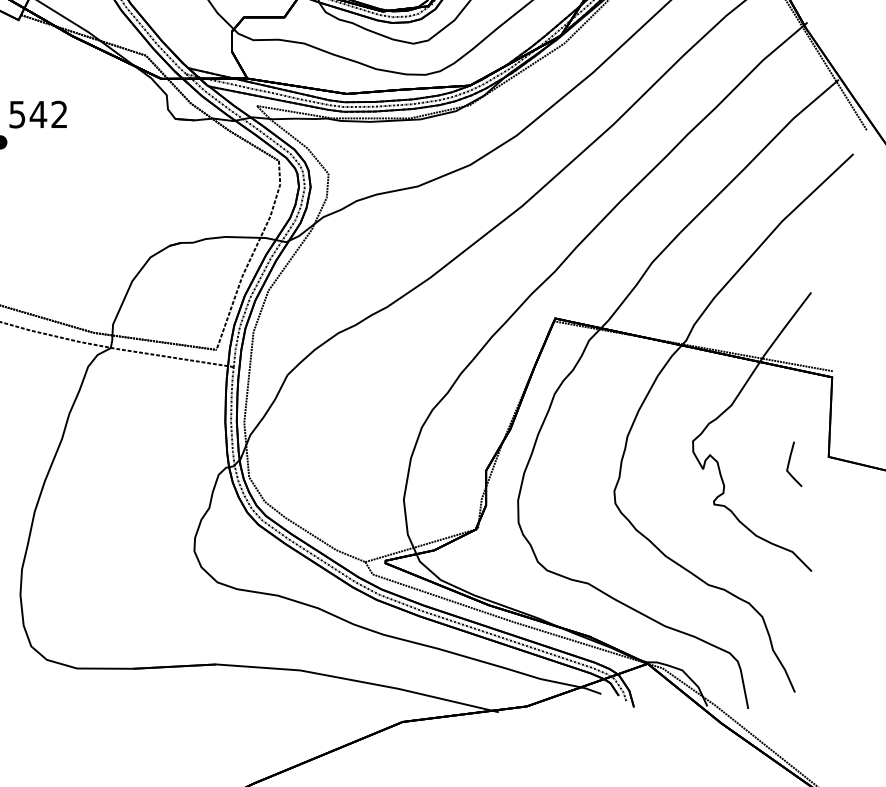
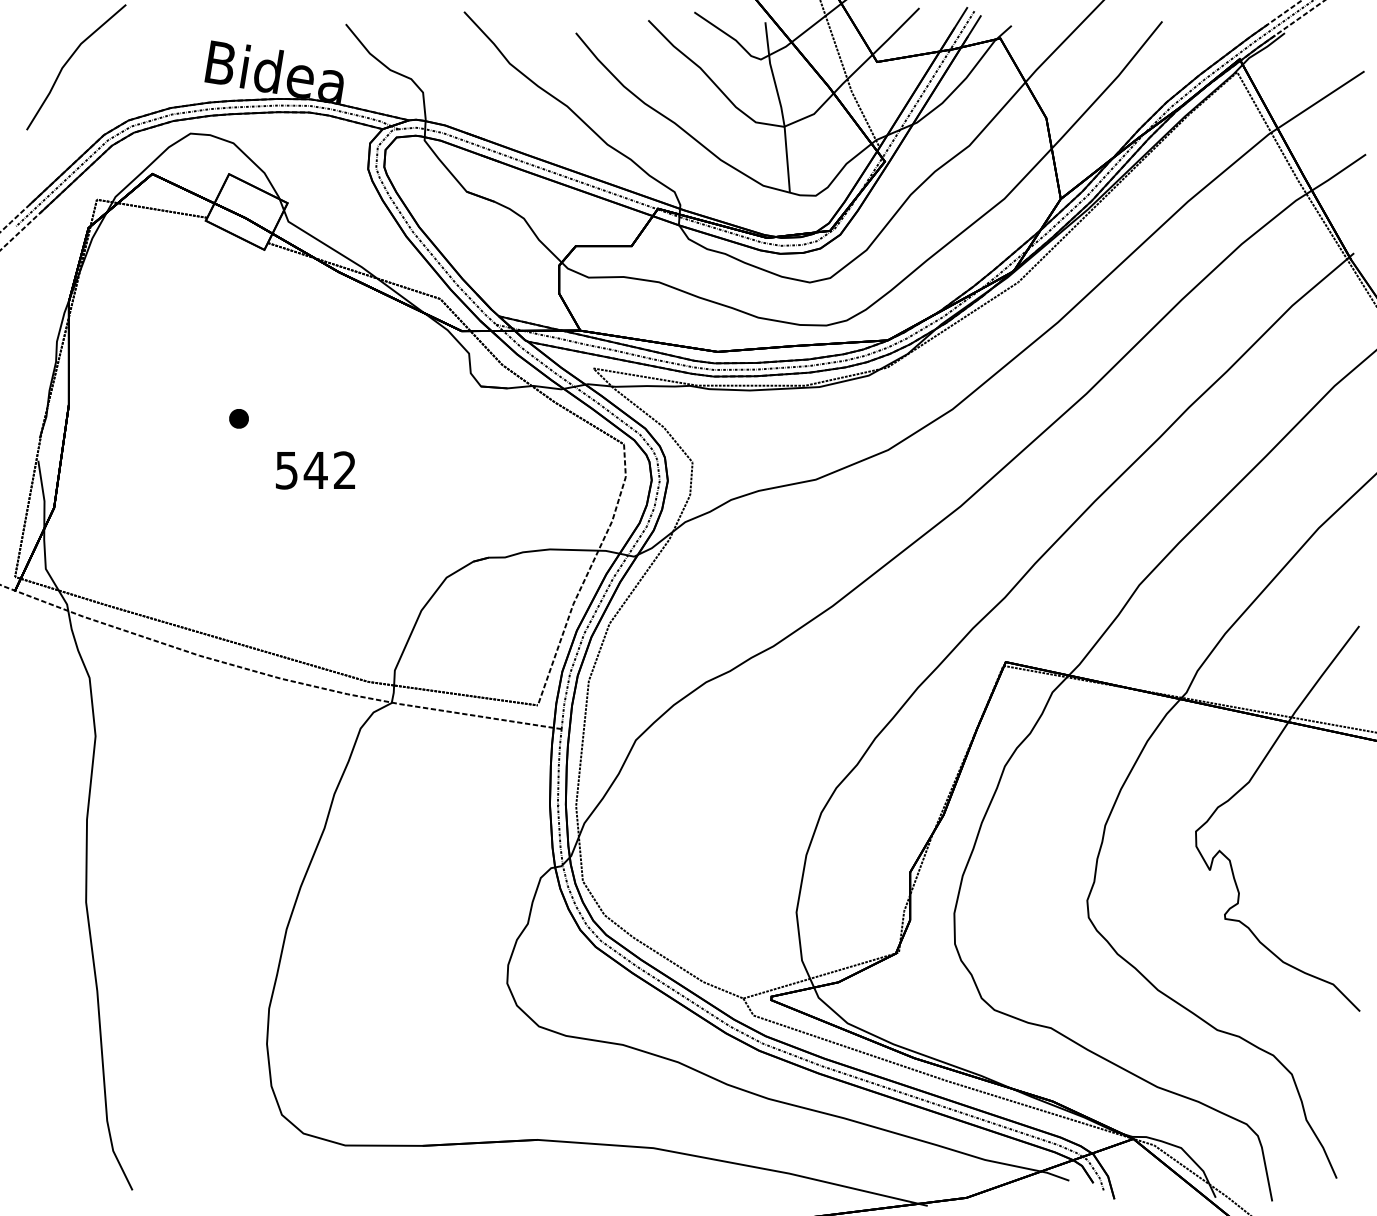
text: (38, 114) -> (315, 470), moved
line: (789, 462) -> (1329, 861), removed

